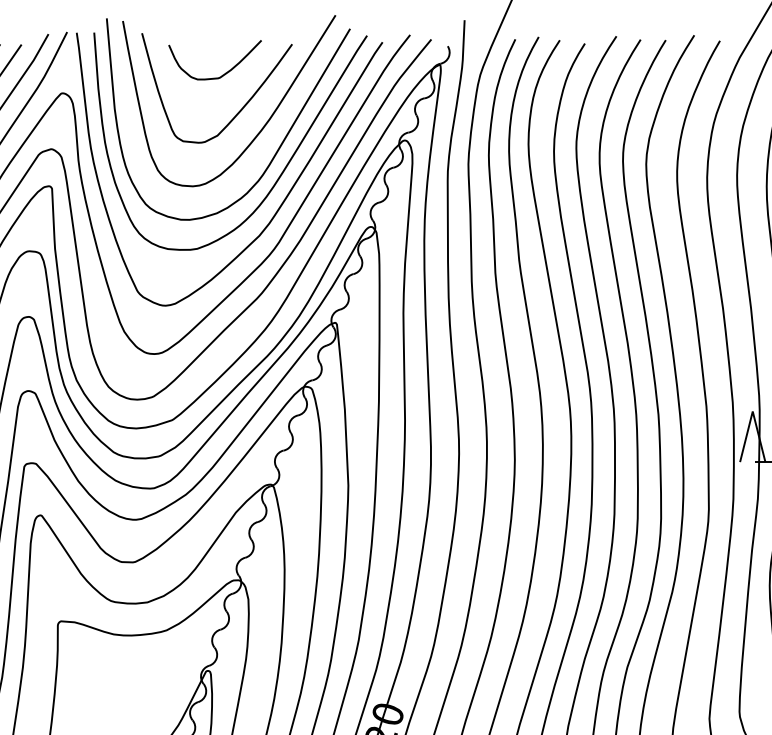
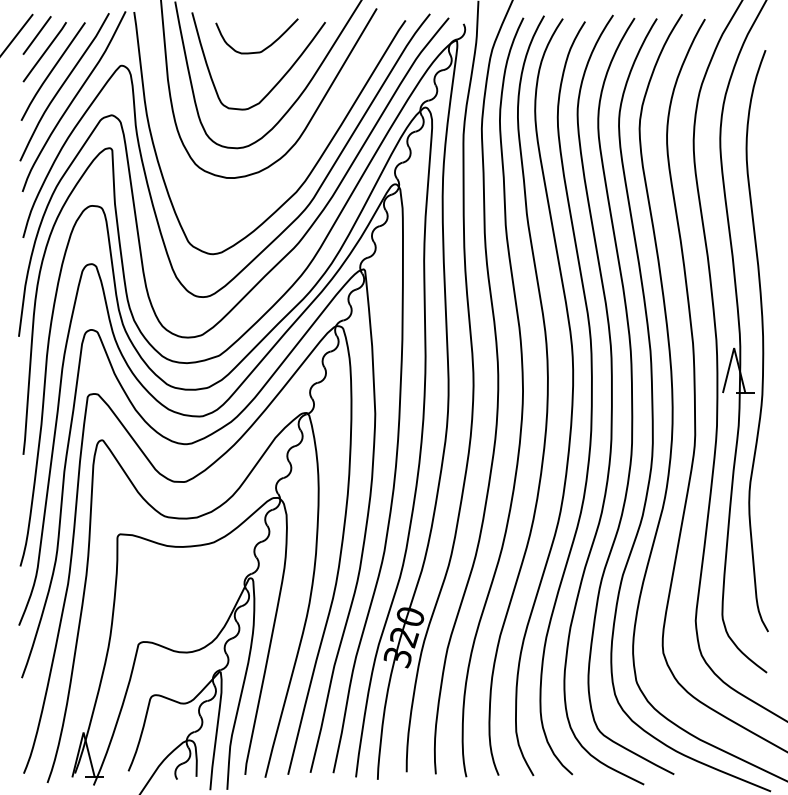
curve: (282, 170) -> (316, 134), removed

